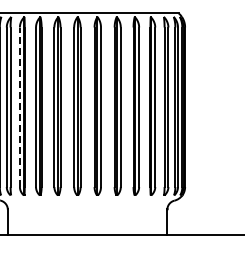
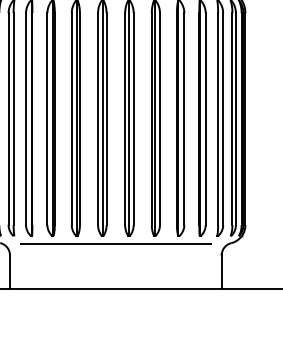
line: (19, 107) -> (25, 119), dashed -> solid
line: (87, 201) -> (115, 244), added

